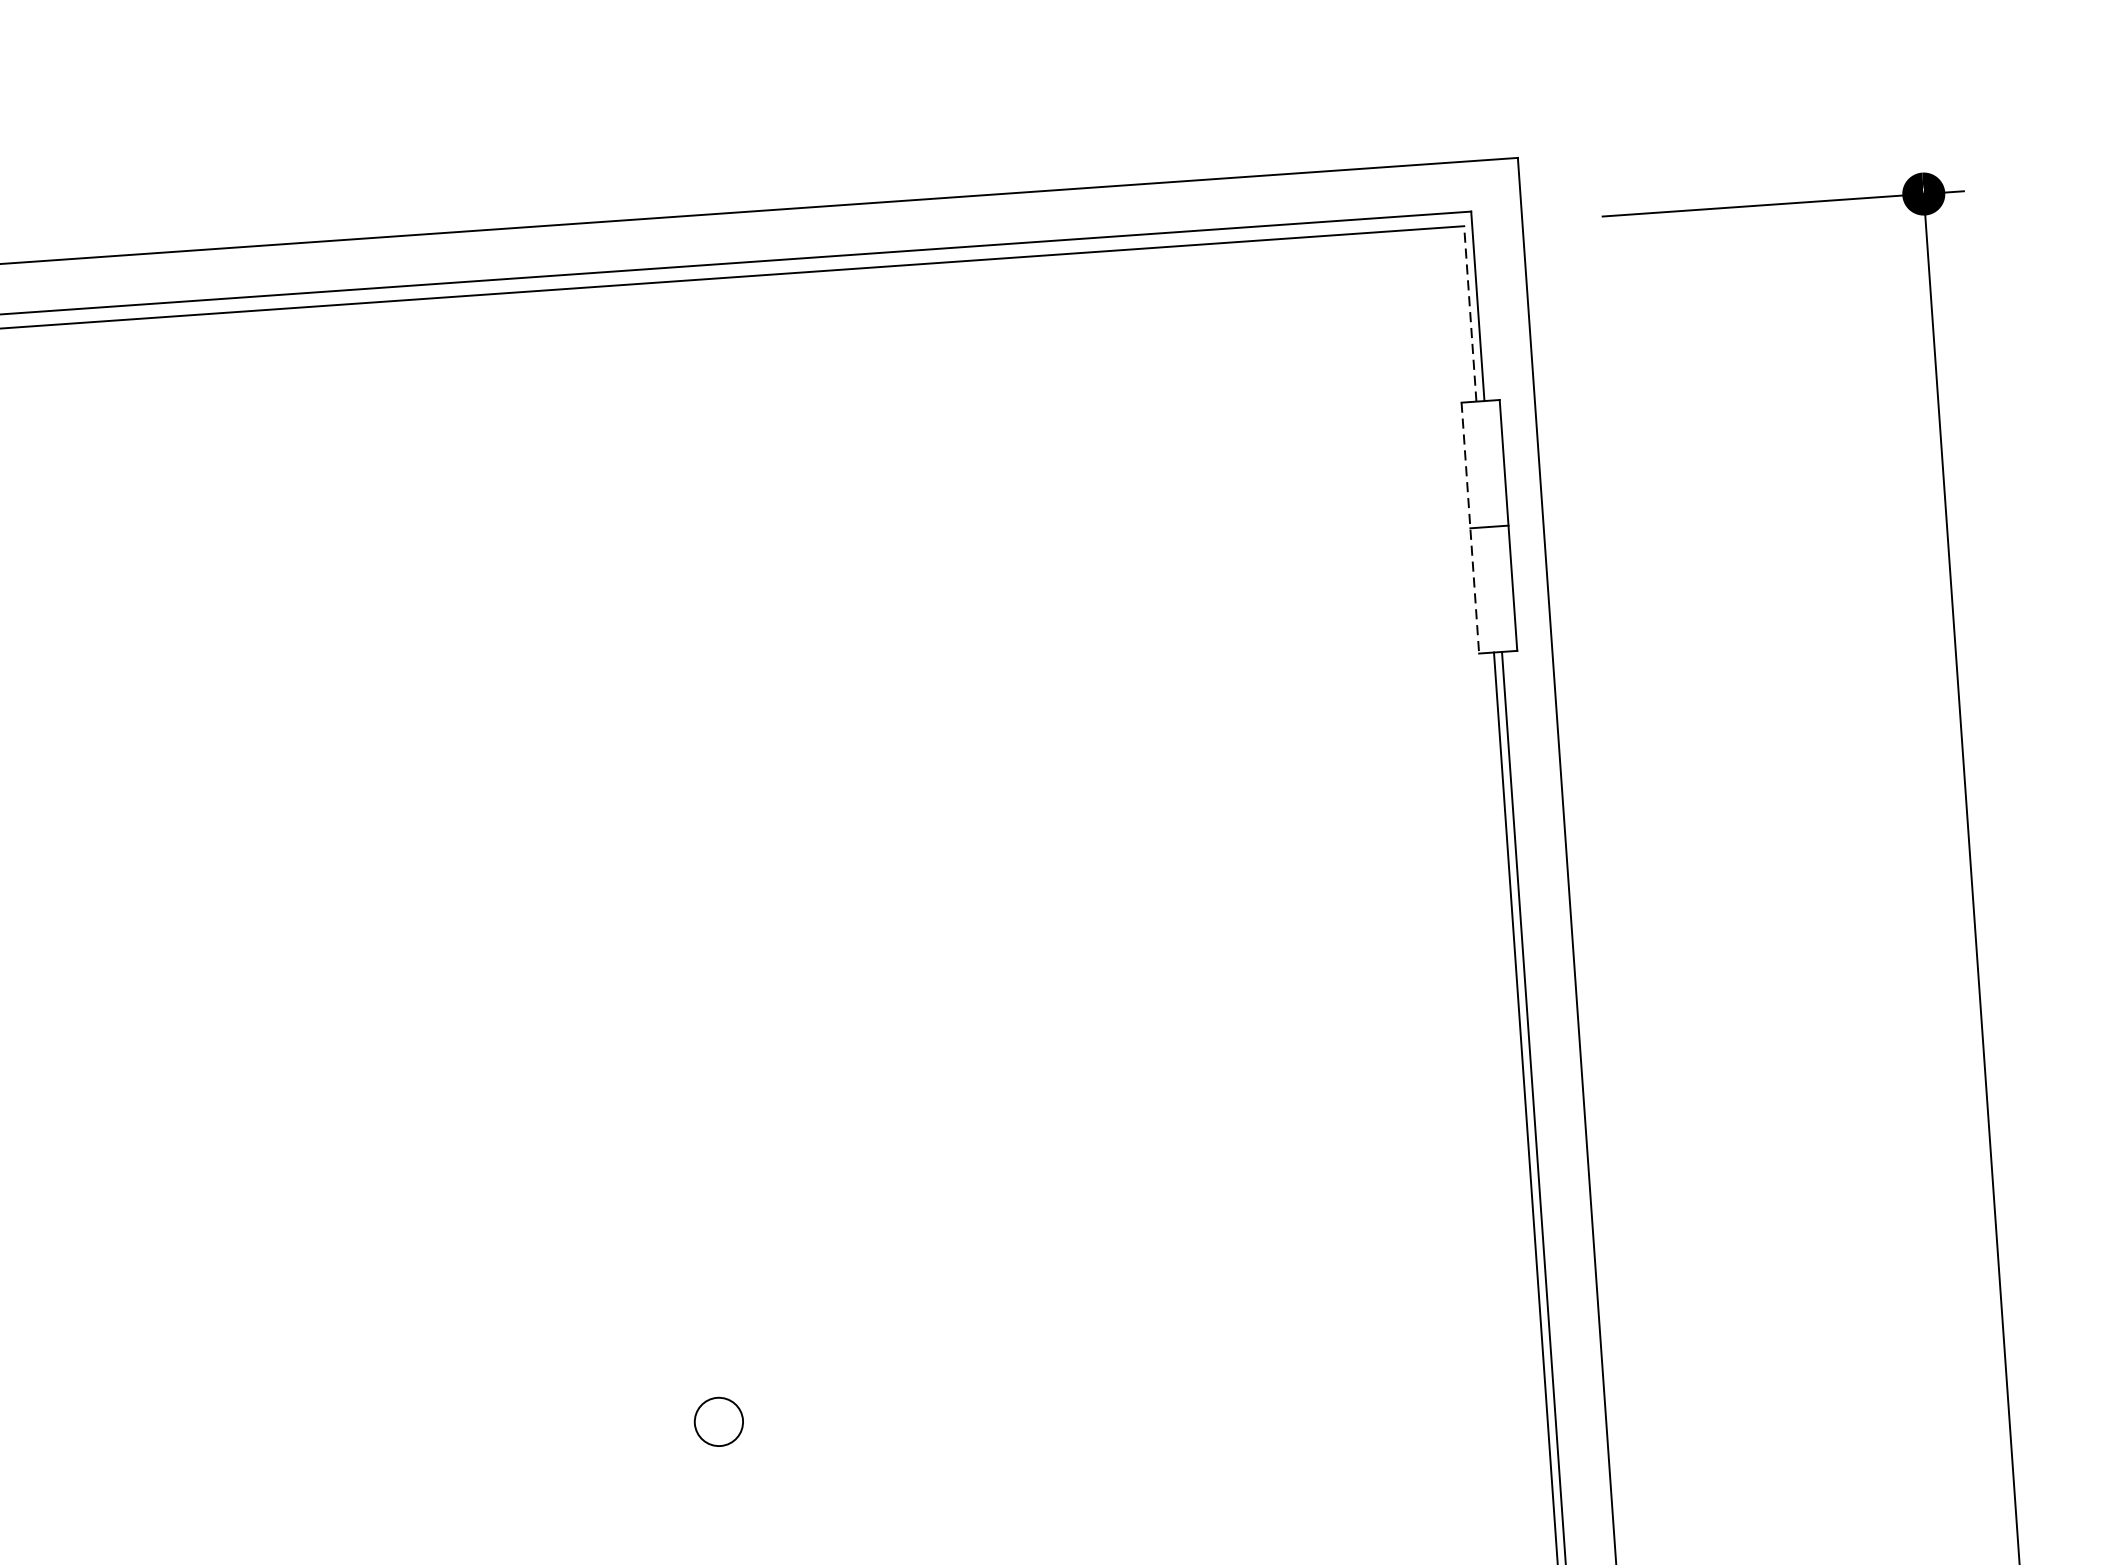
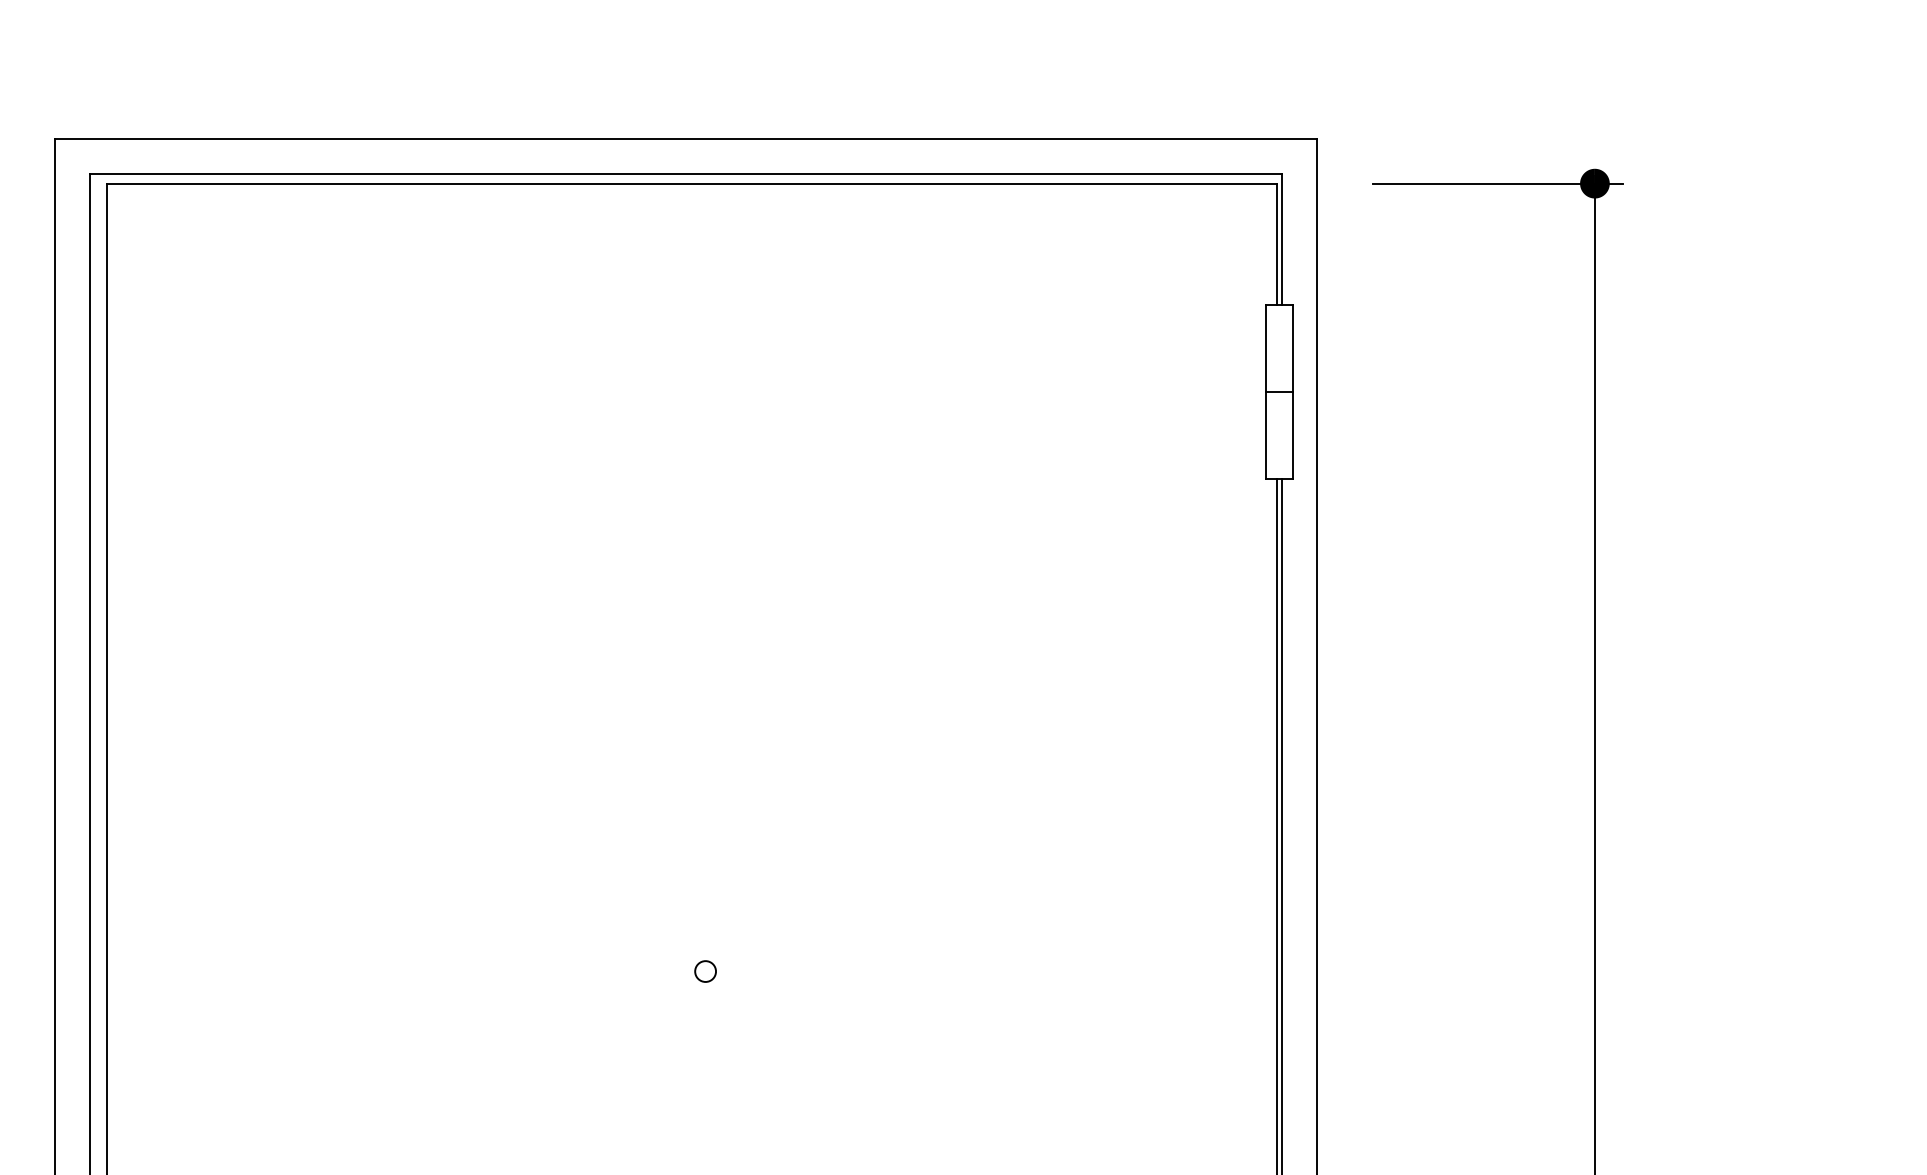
line: (1470, 314) -> (1276, 244), dashed -> solid
line: (1470, 527) -> (1266, 391), dashed -> solid
circle: (718, 1421) -> (705, 971), size x0.62

